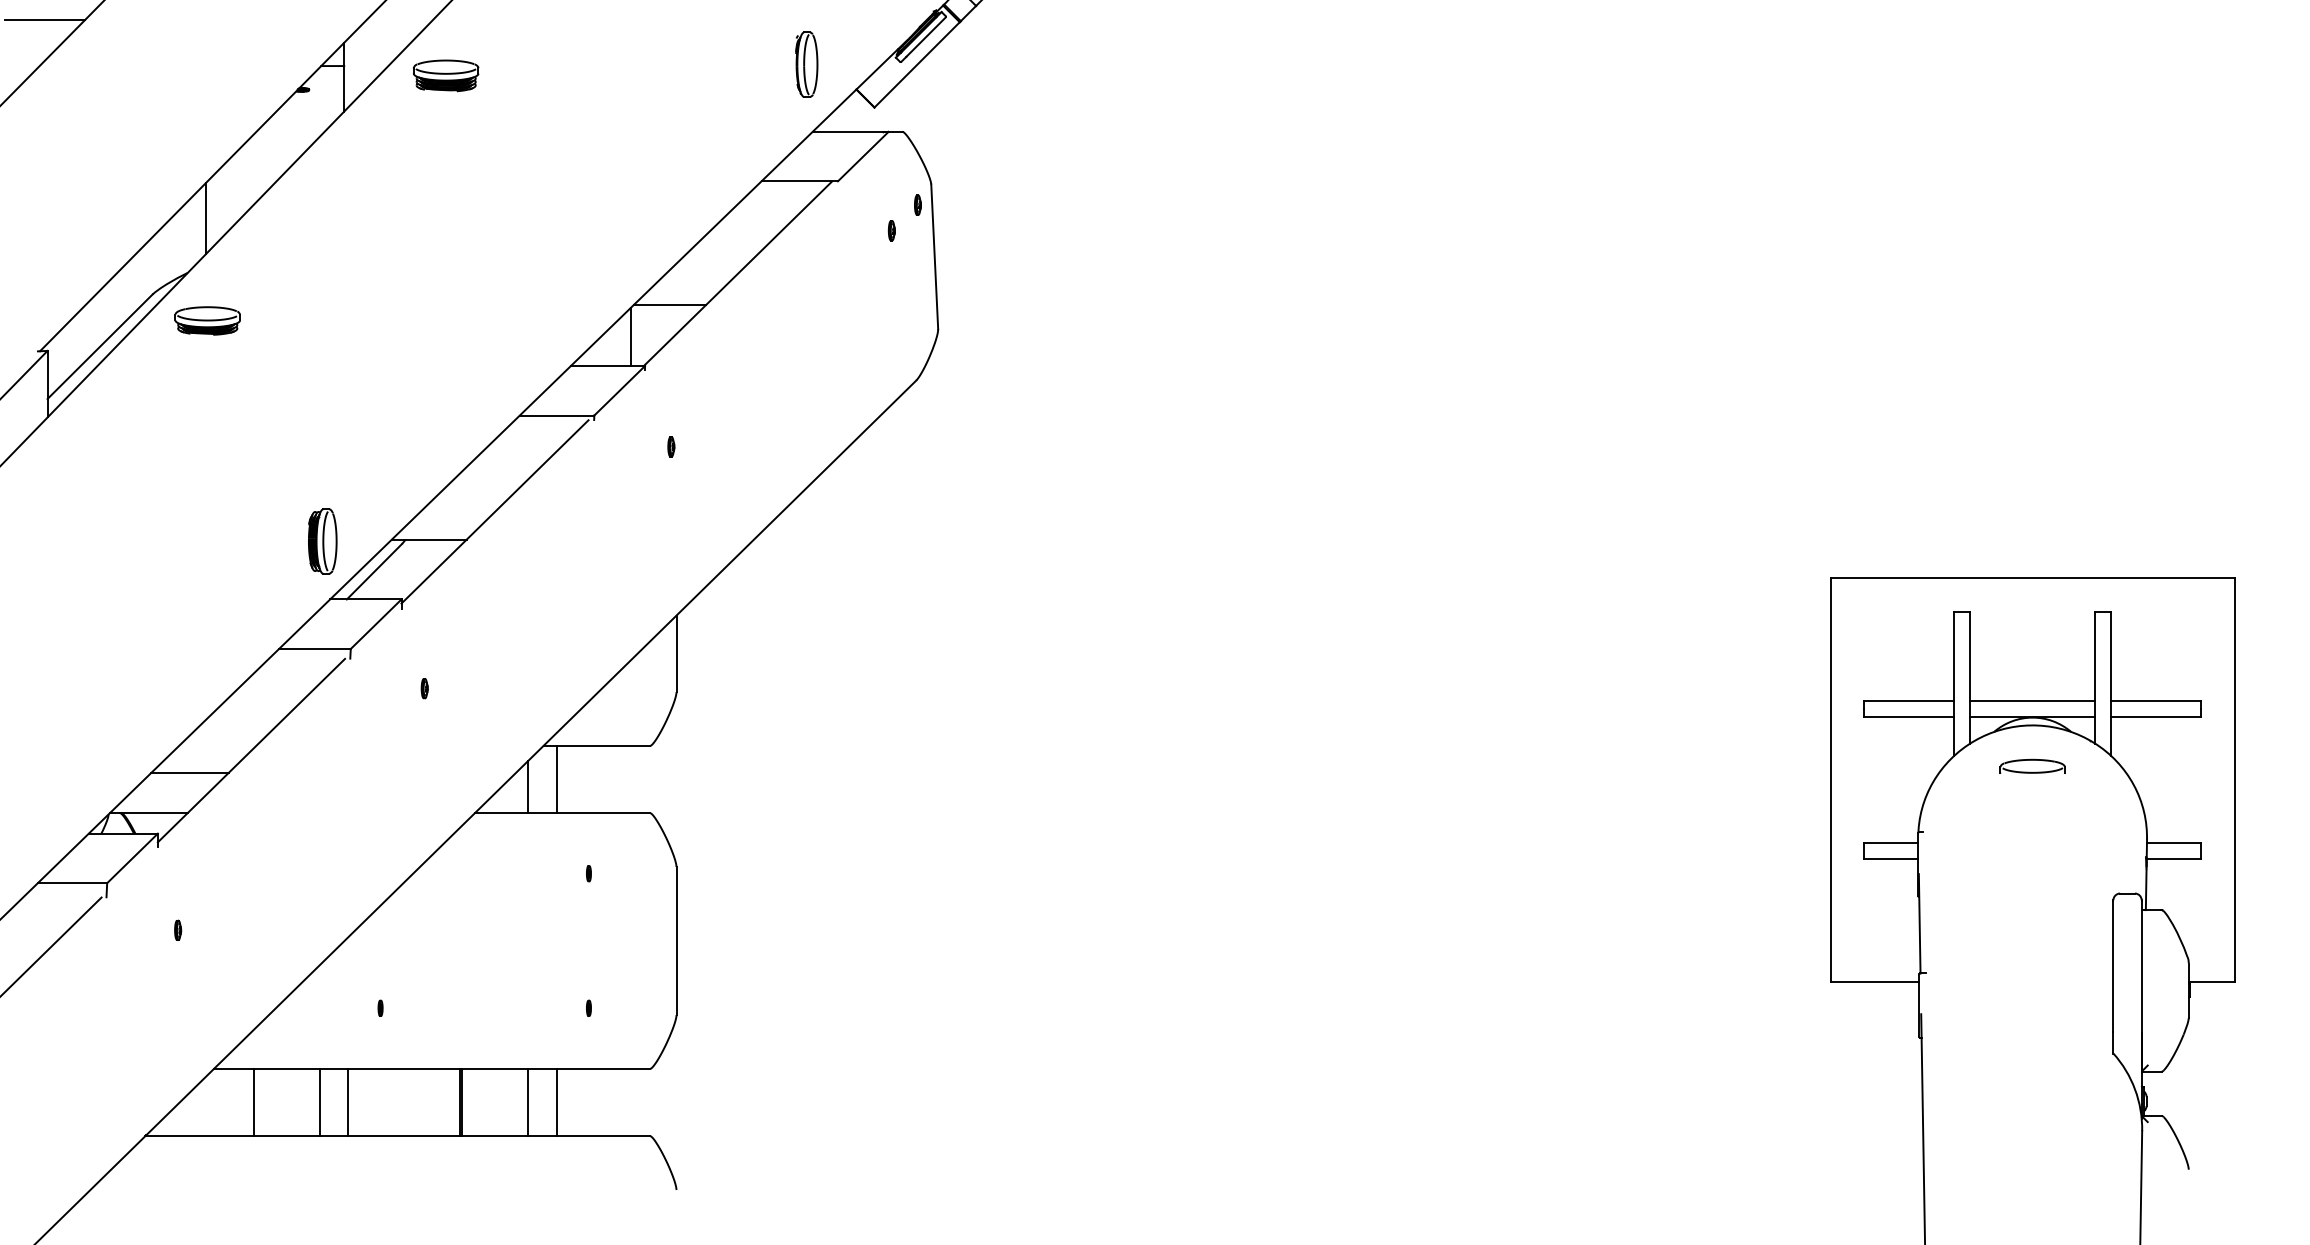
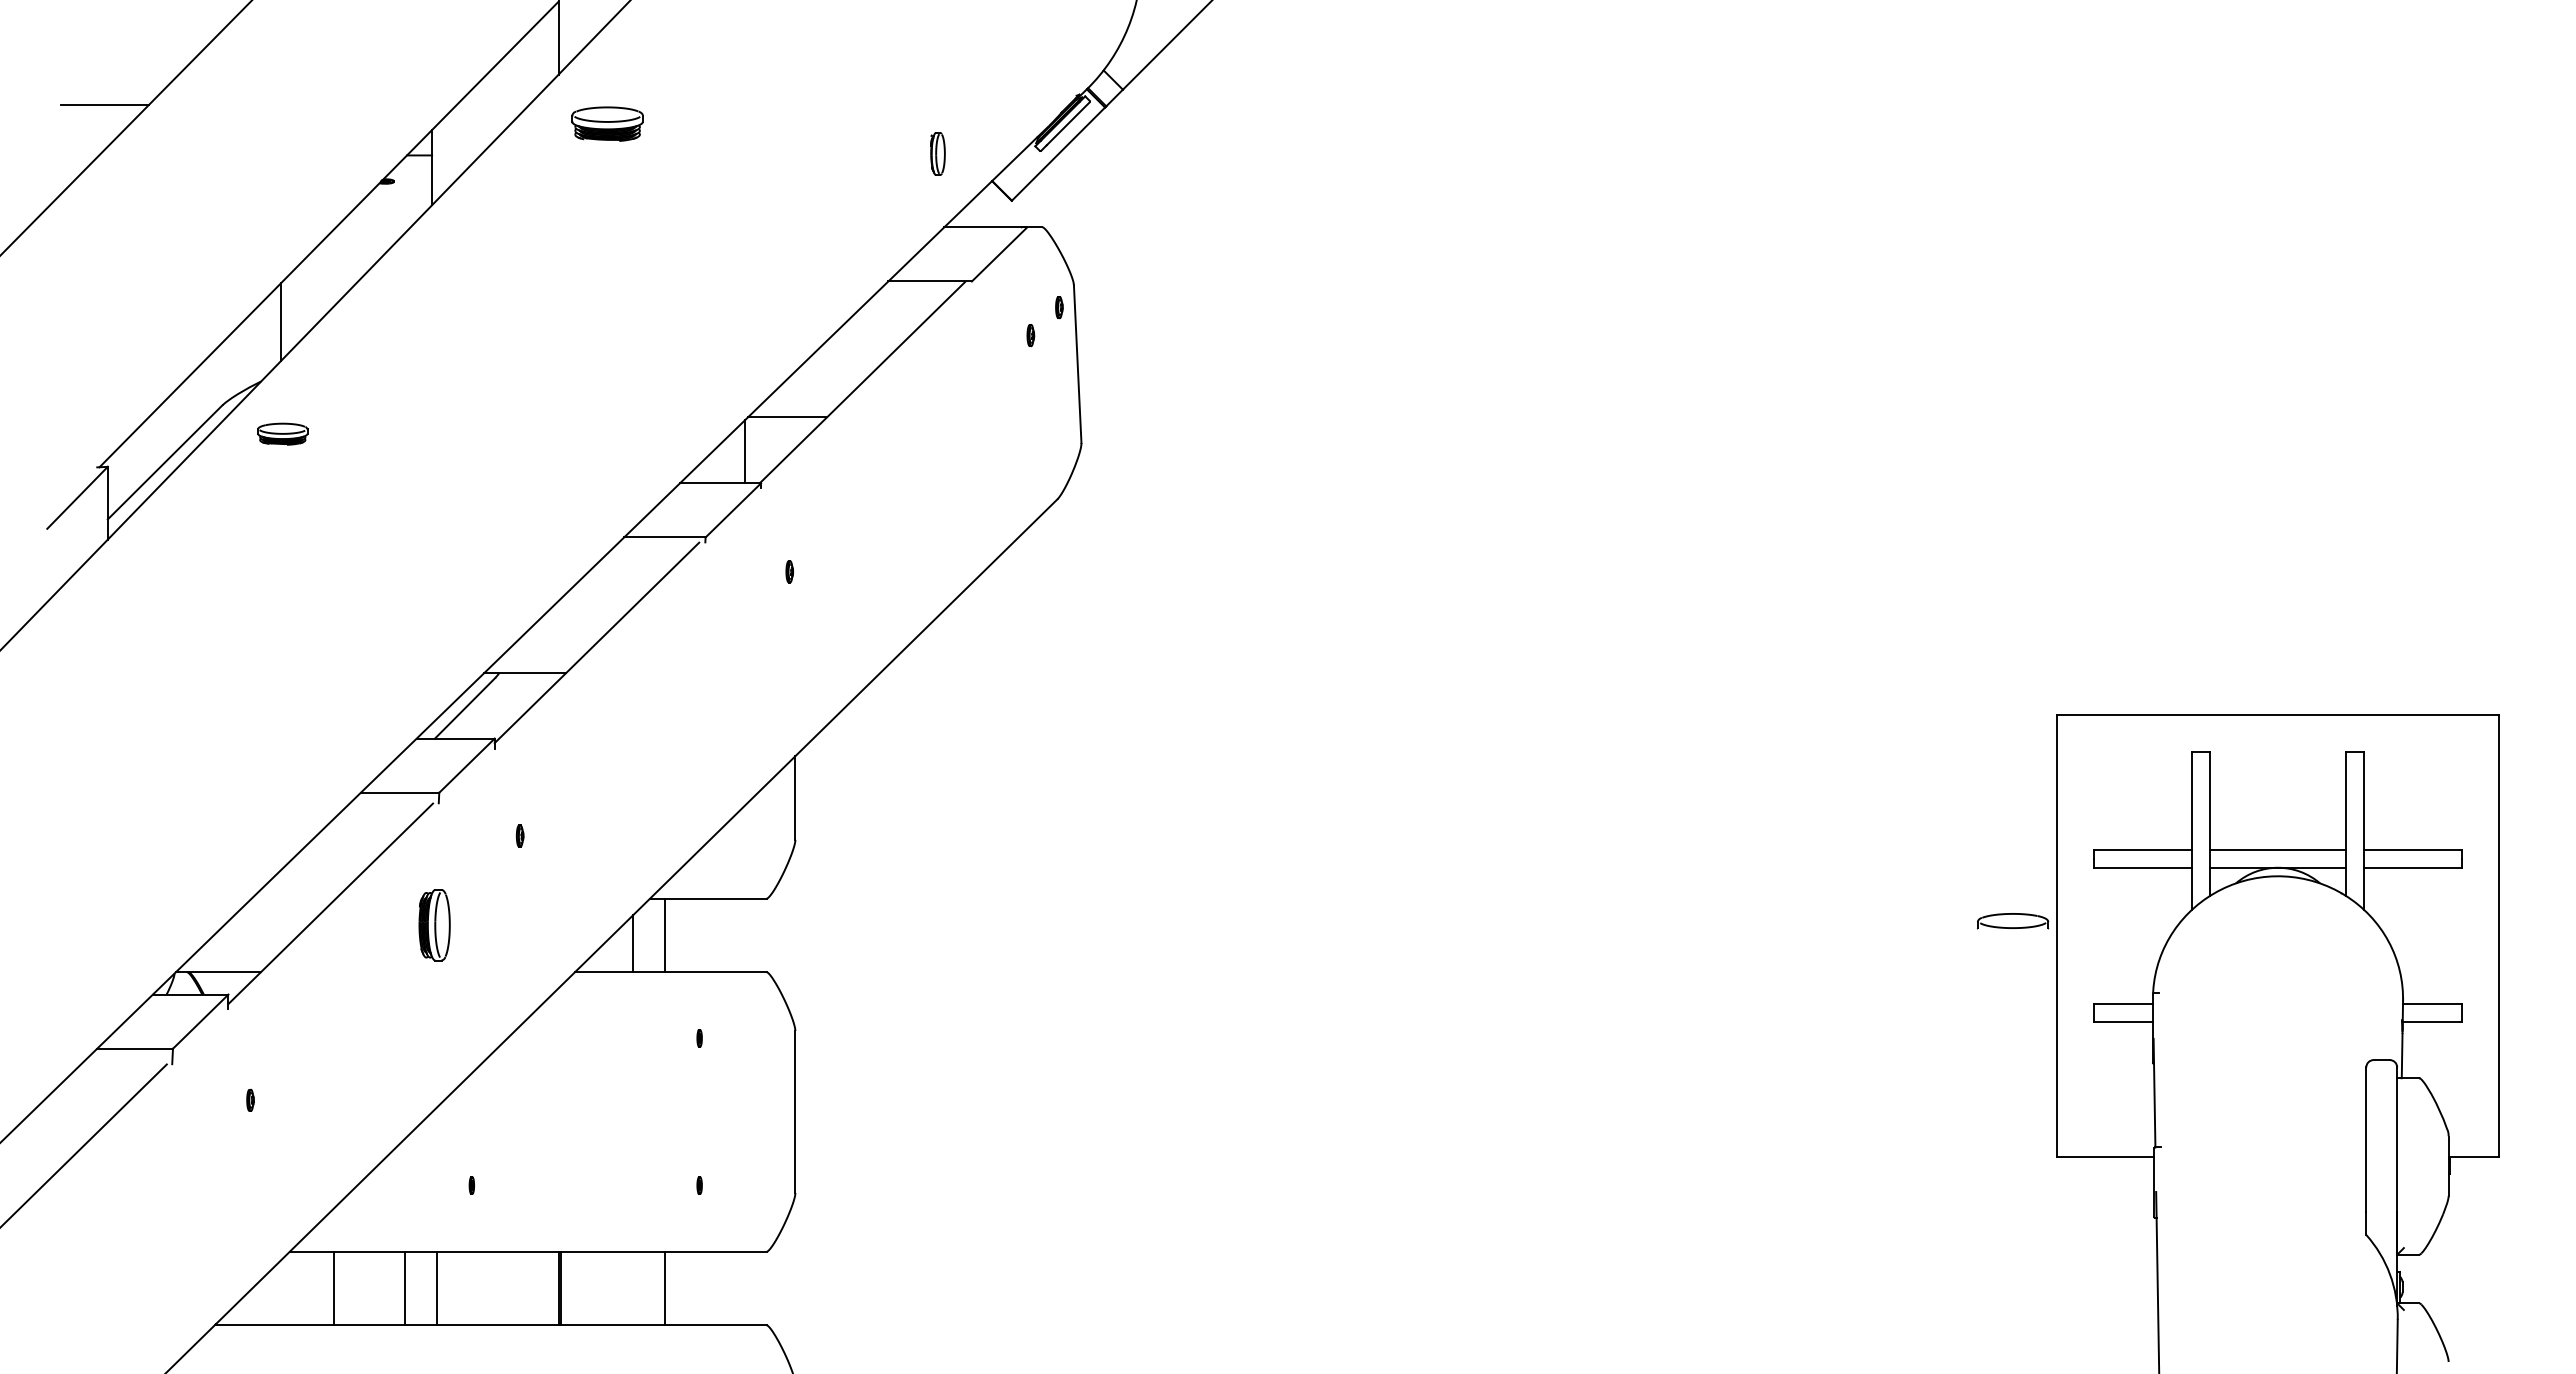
part: (806, 64) -> (937, 153), size x0.6
part: (446, 75) -> (607, 123), moved
part: (207, 321) -> (282, 434), size x0.7
part: (322, 541) -> (434, 925), moved
part: (2033, 766) -> (2013, 921), moved
line: (189, 773) -> (263, 928), removed
line: (528, 1102) -> (633, 1288), removed

